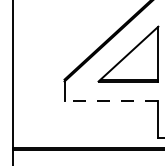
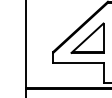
line: (109, 101) -> (77, 63), dashed -> solid

